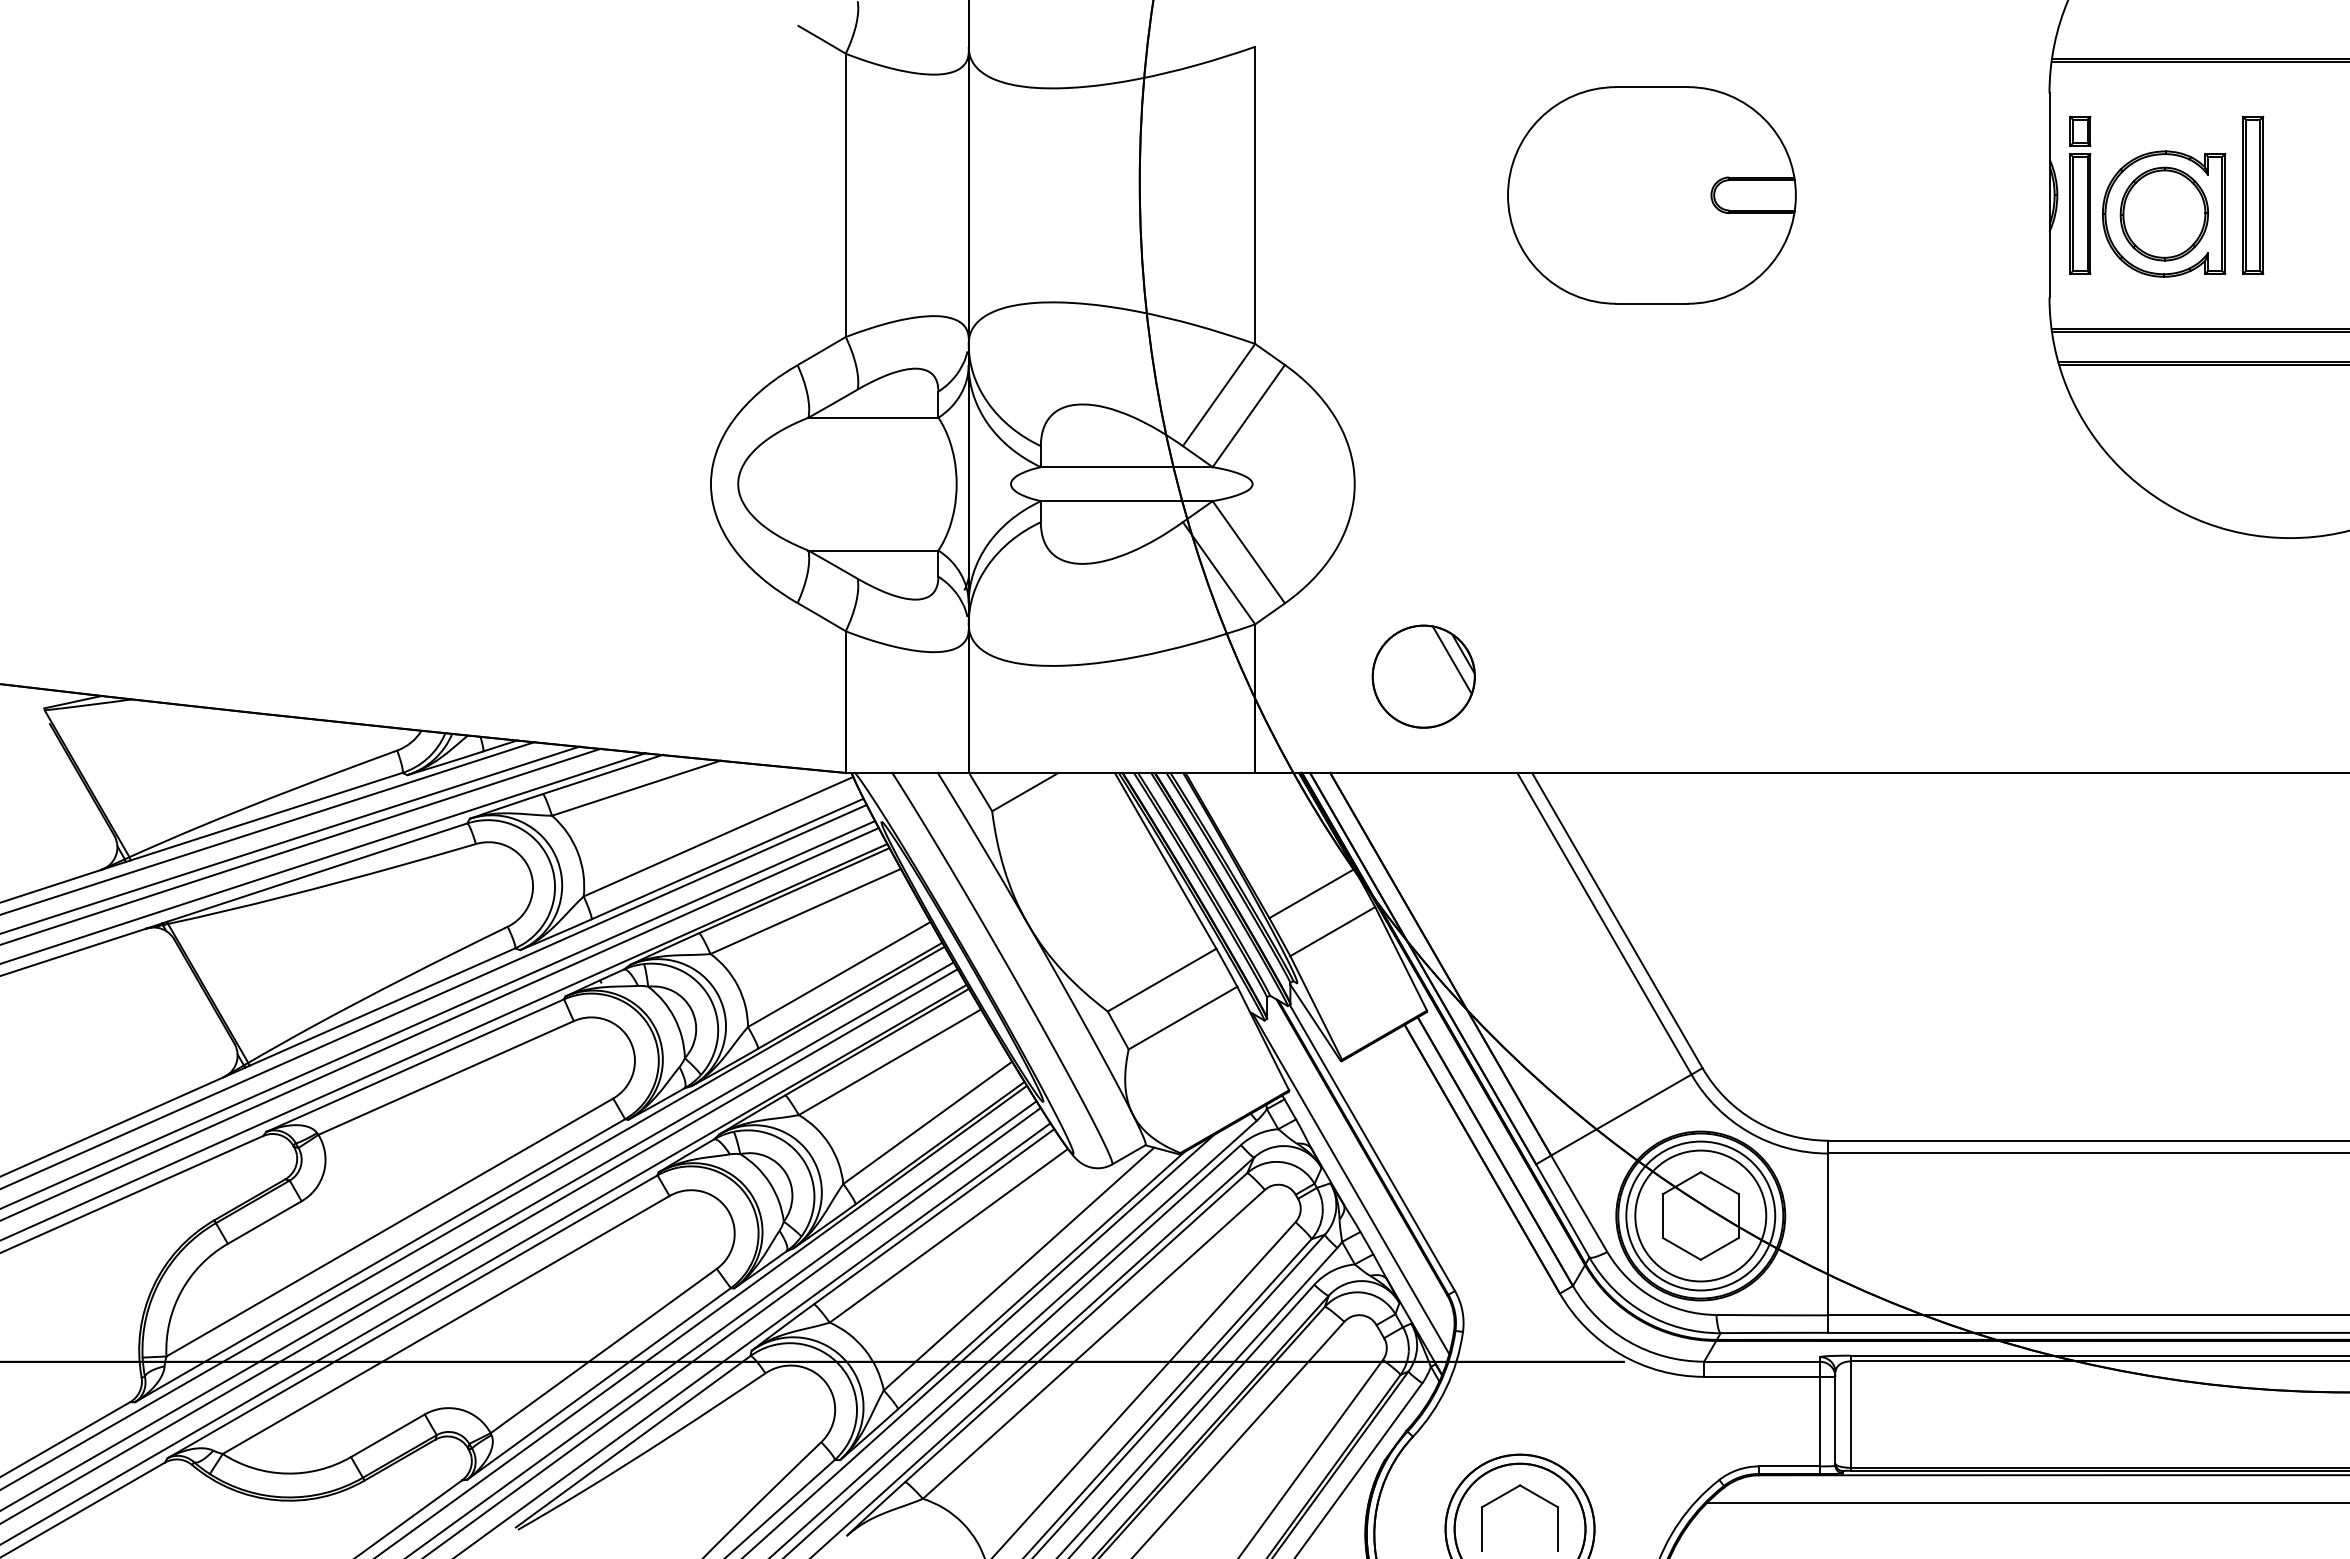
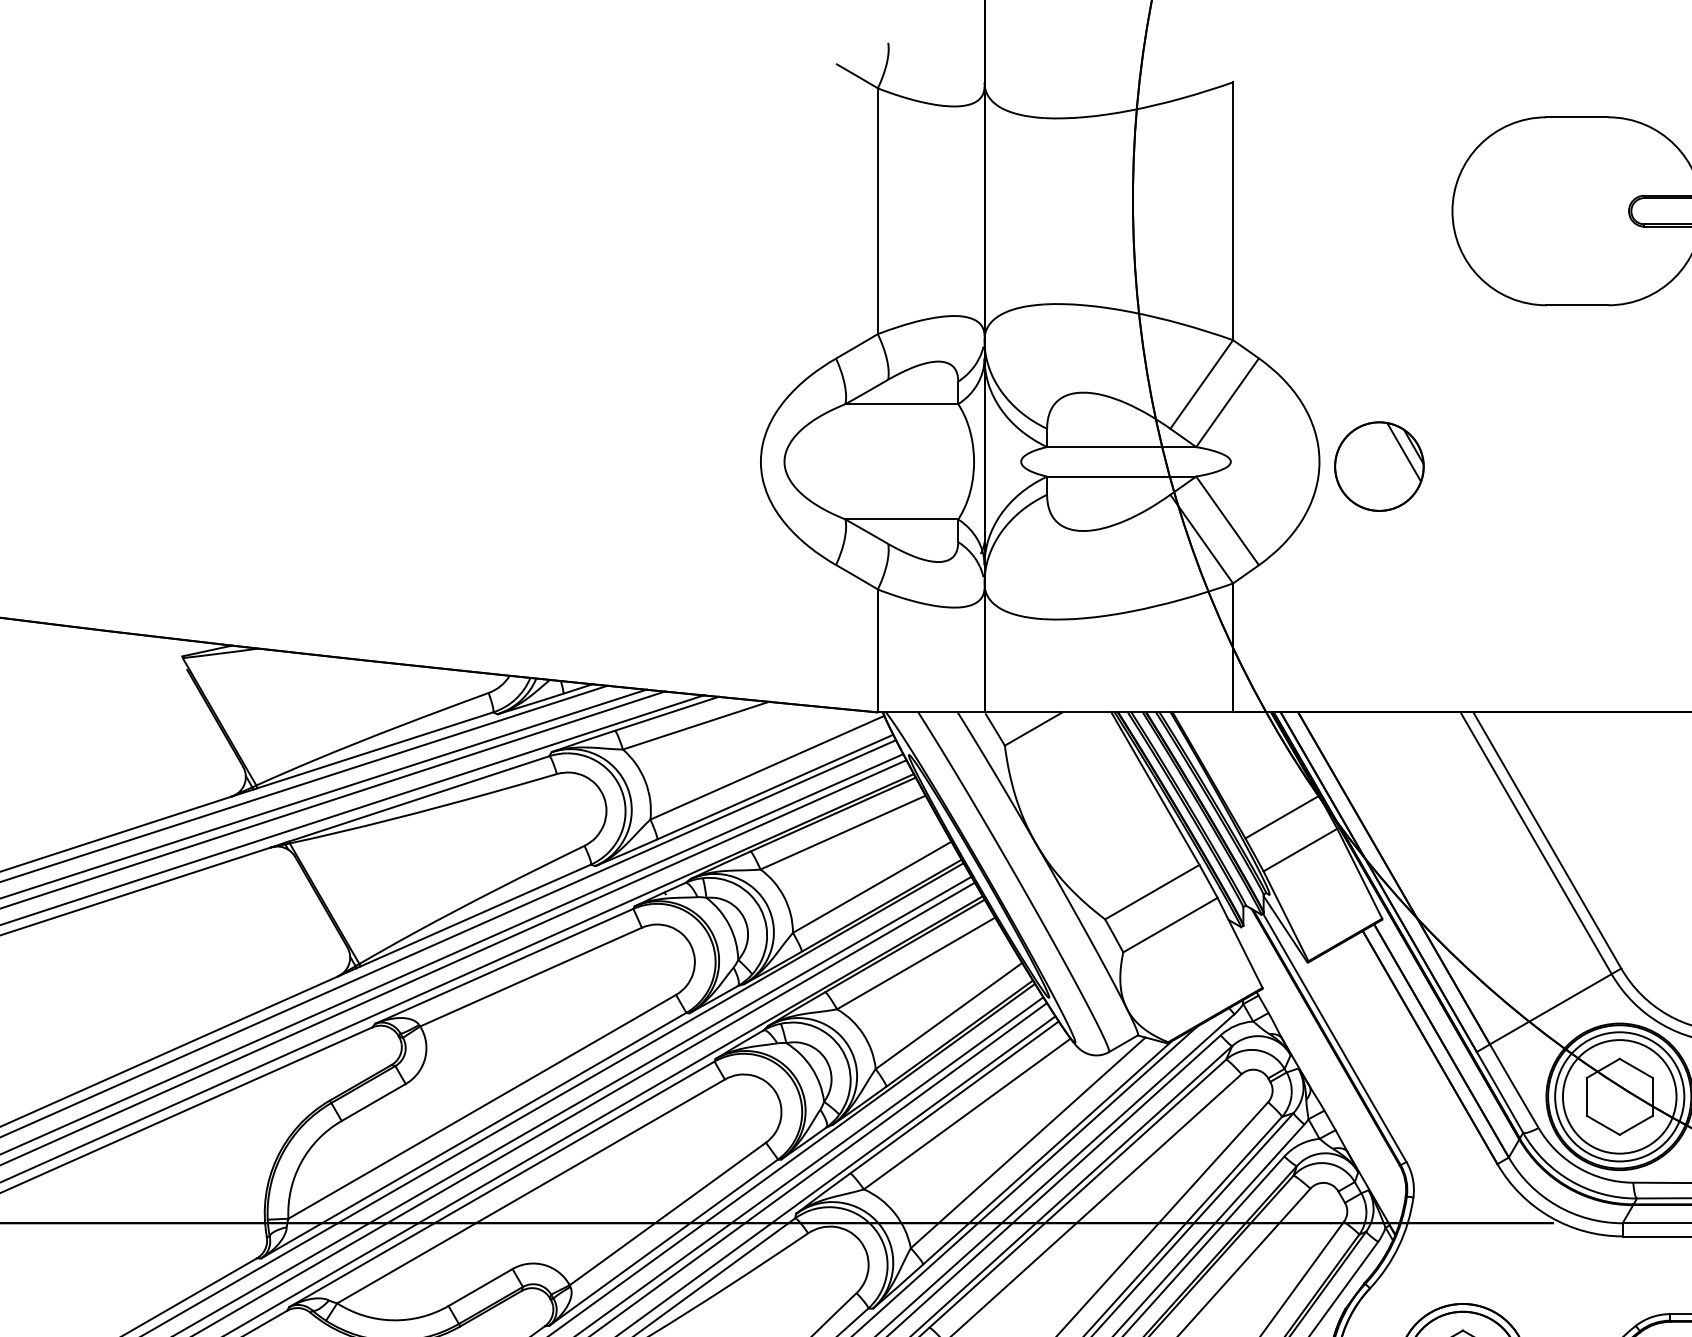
part: (1423, 676) -> (1379, 466), moved
line: (1350, 1183) -> (1315, 1068), removed

